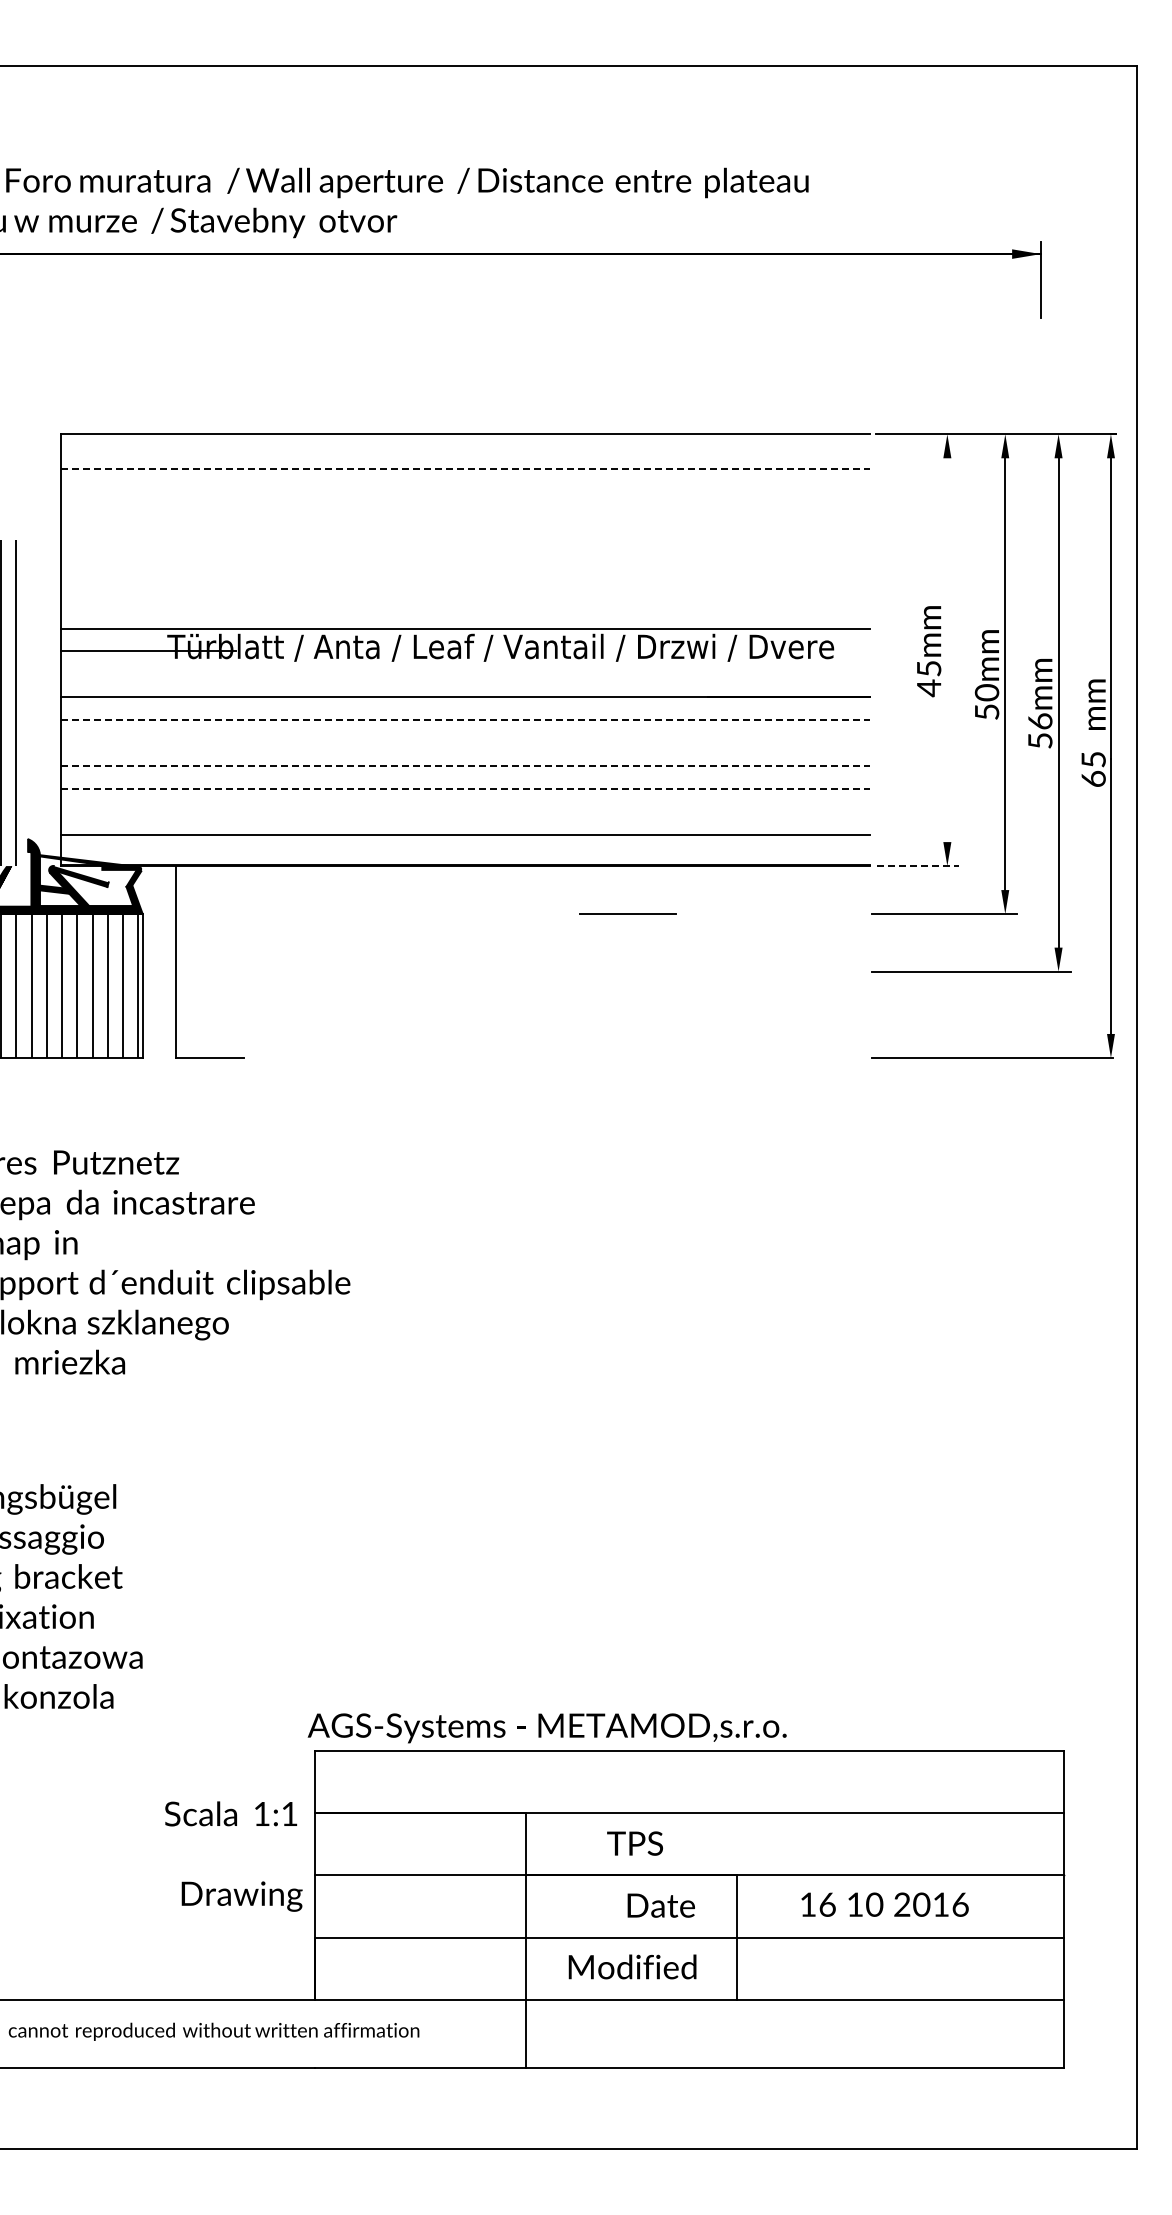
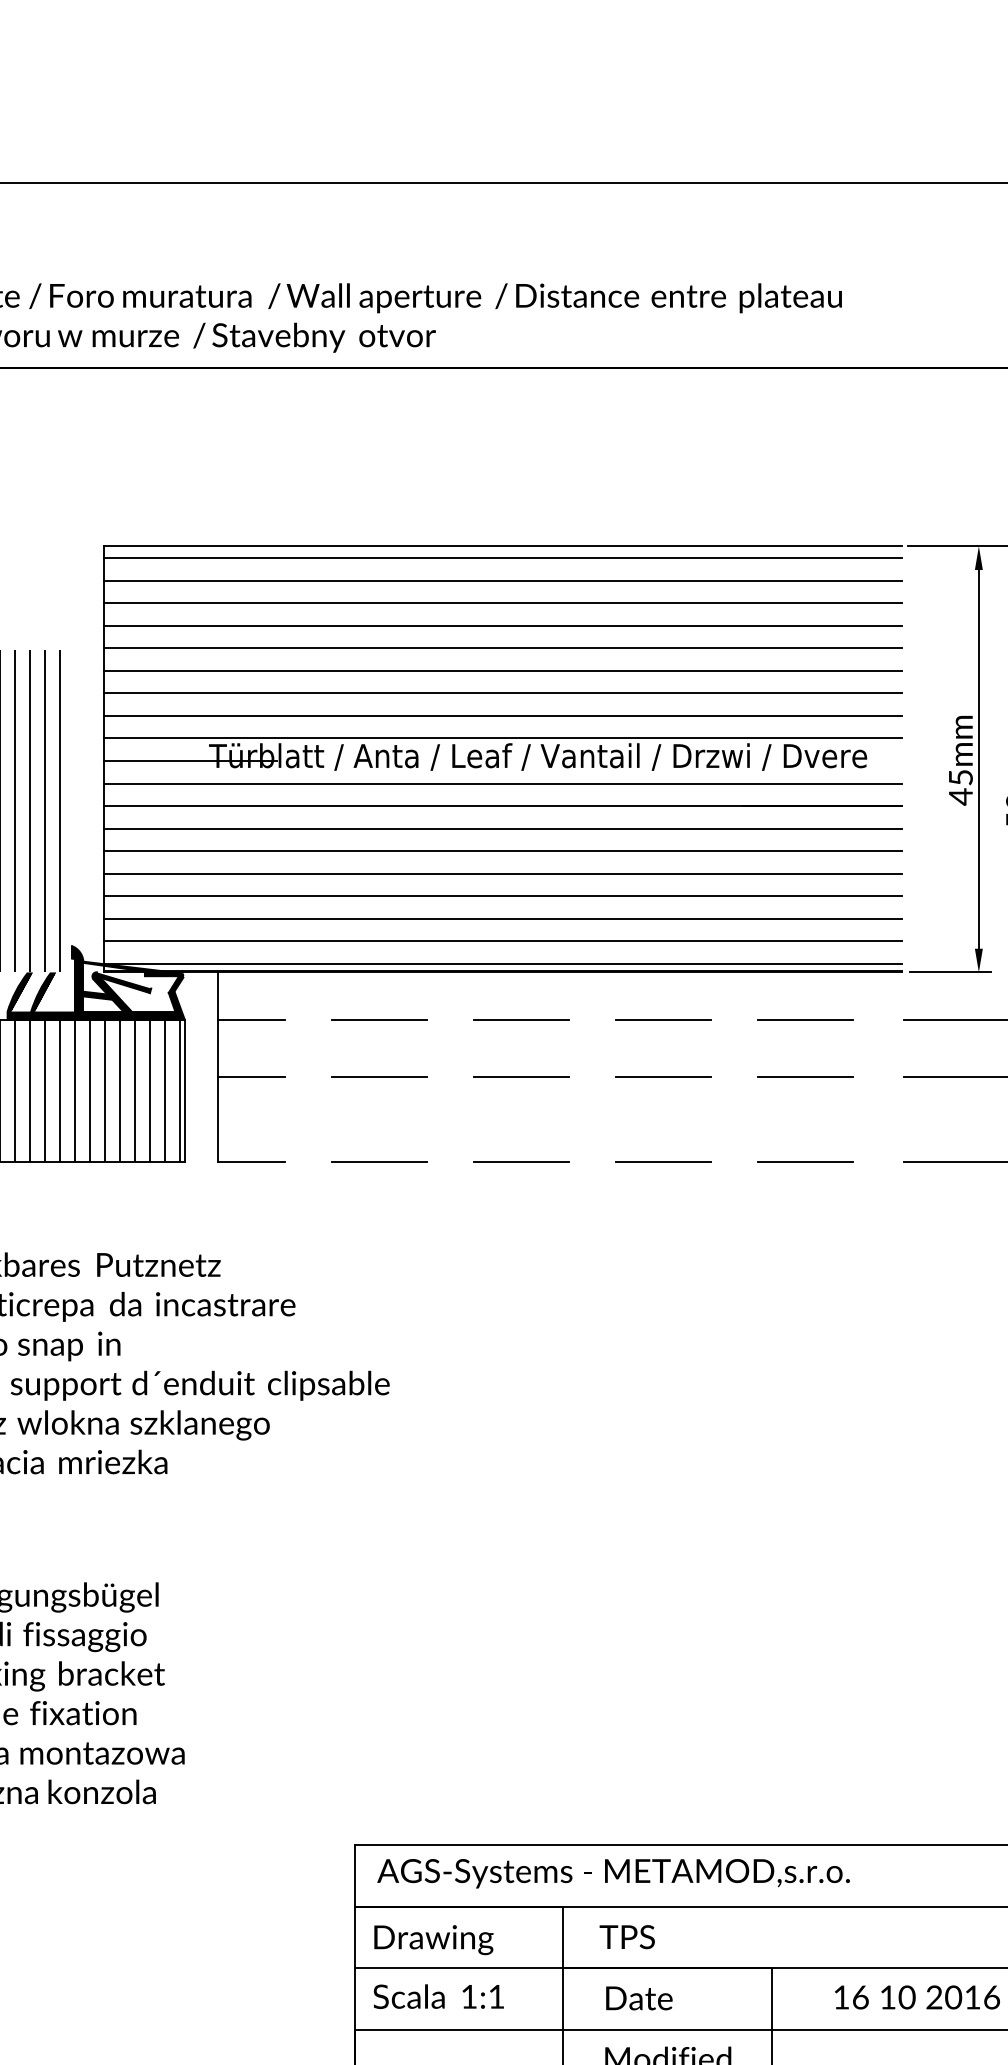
line: (465, 446) -> (503, 558), added
line: (465, 469) -> (503, 581), dashed -> solid
line: (465, 491) -> (503, 602), added
line: (465, 514) -> (503, 625), added
line: (465, 537) -> (503, 648), added
line: (465, 560) -> (503, 670), added
line: (465, 583) -> (503, 693), added
line: (465, 606) -> (503, 716), added
line: (947, 650) -> (979, 759), added
line: (465, 674) -> (503, 783), added
line: (465, 720) -> (503, 828), dashed -> solid
line: (465, 743) -> (503, 851), added
line: (465, 766) -> (503, 874), dashed -> solid
line: (465, 788) -> (503, 895), dashed -> solid
line: (465, 811) -> (503, 918), added
line: (465, 857) -> (503, 963), added
line: (918, 866) -> (950, 972), dashed -> solid
line: (209, 914) -> (250, 1020), added
line: (339, 914) -> (378, 1020), added
line: (483, 914) -> (521, 1020), added
line: (771, 914) -> (805, 1020), added
line: (209, 971) -> (250, 1076), added
line: (339, 971) -> (378, 1076), added
line: (483, 971) -> (521, 1076), added
line: (627, 971) -> (663, 1076), added
line: (771, 971) -> (805, 1076), added
line: (339, 1057) -> (378, 1161), added
line: (483, 1057) -> (521, 1161), added
line: (627, 1057) -> (663, 1161), added
line: (771, 1057) -> (805, 1161), added
text: (546, 1728) -> (612, 1873), moved
text: (231, 1813) -> (439, 1996), moved
text: (634, 1843) -> (626, 1937), moved
text: (241, 1896) -> (433, 1940), moved
text: (660, 1905) -> (638, 1998), moved

